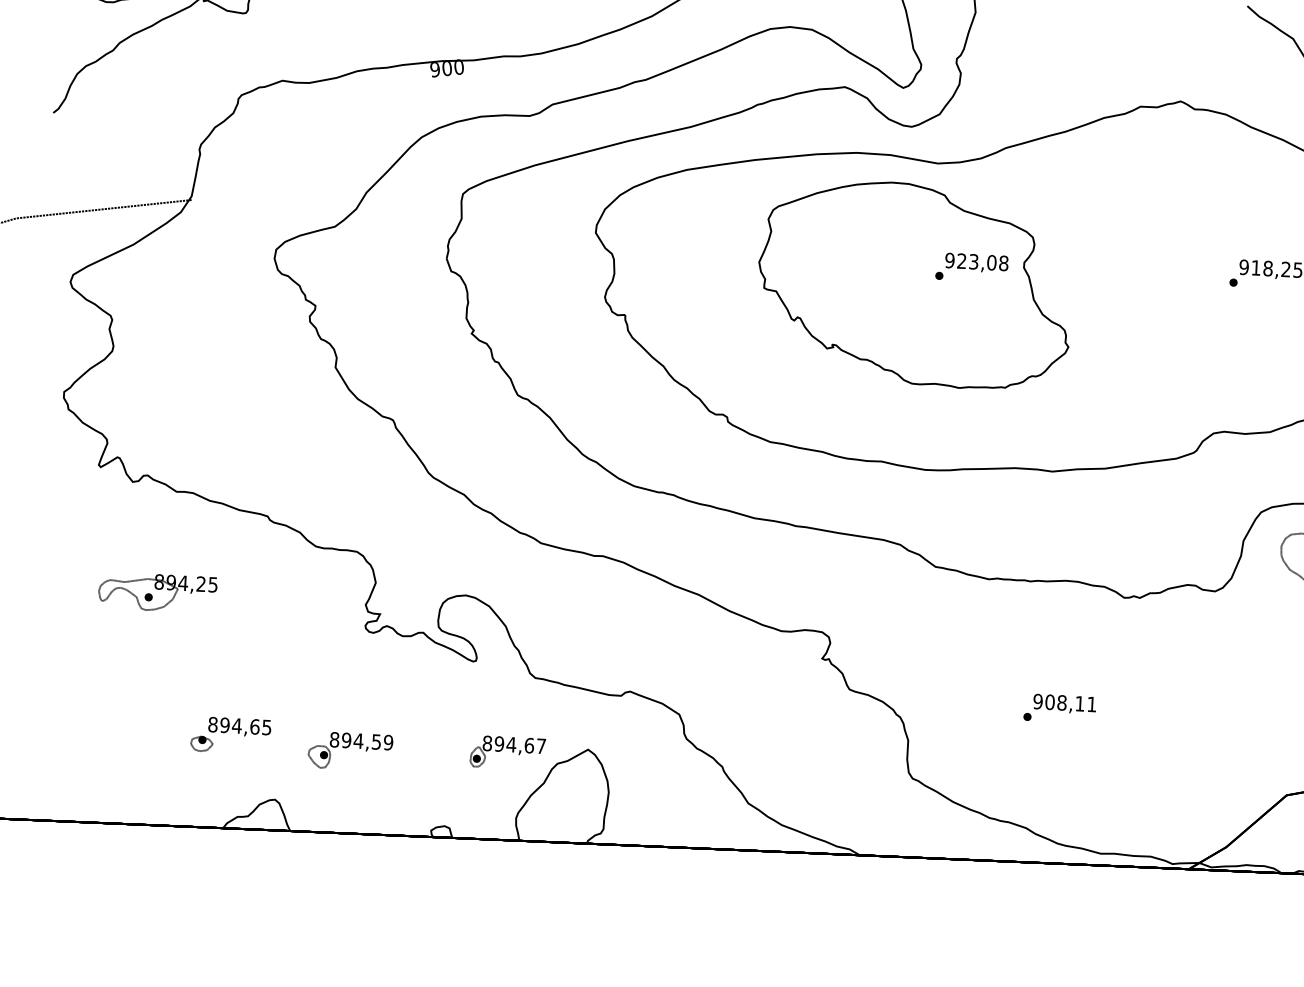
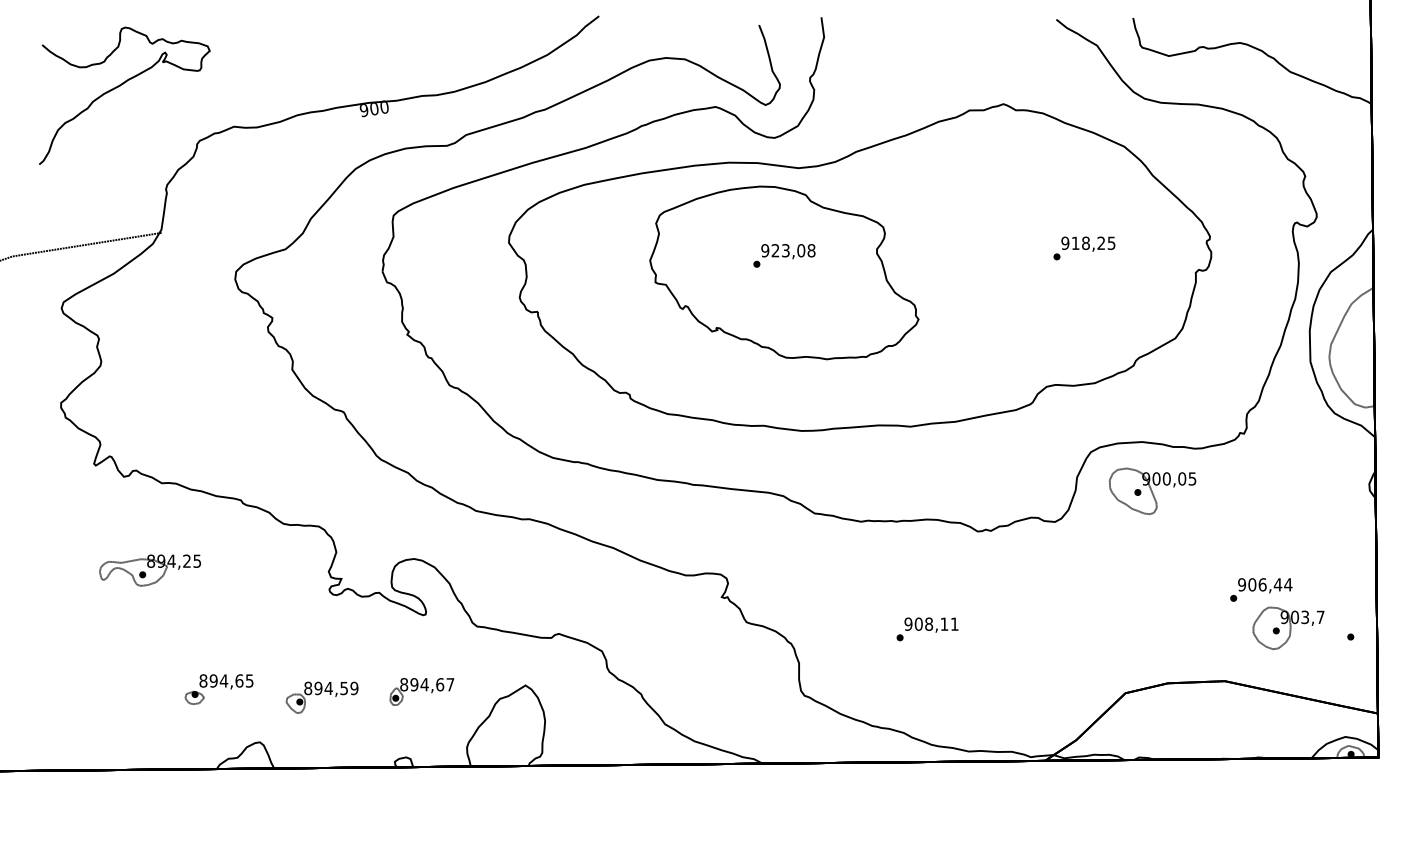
text: (972, 267) -> (784, 255), moved
part: (507, 752) -> (421, 691), moved

